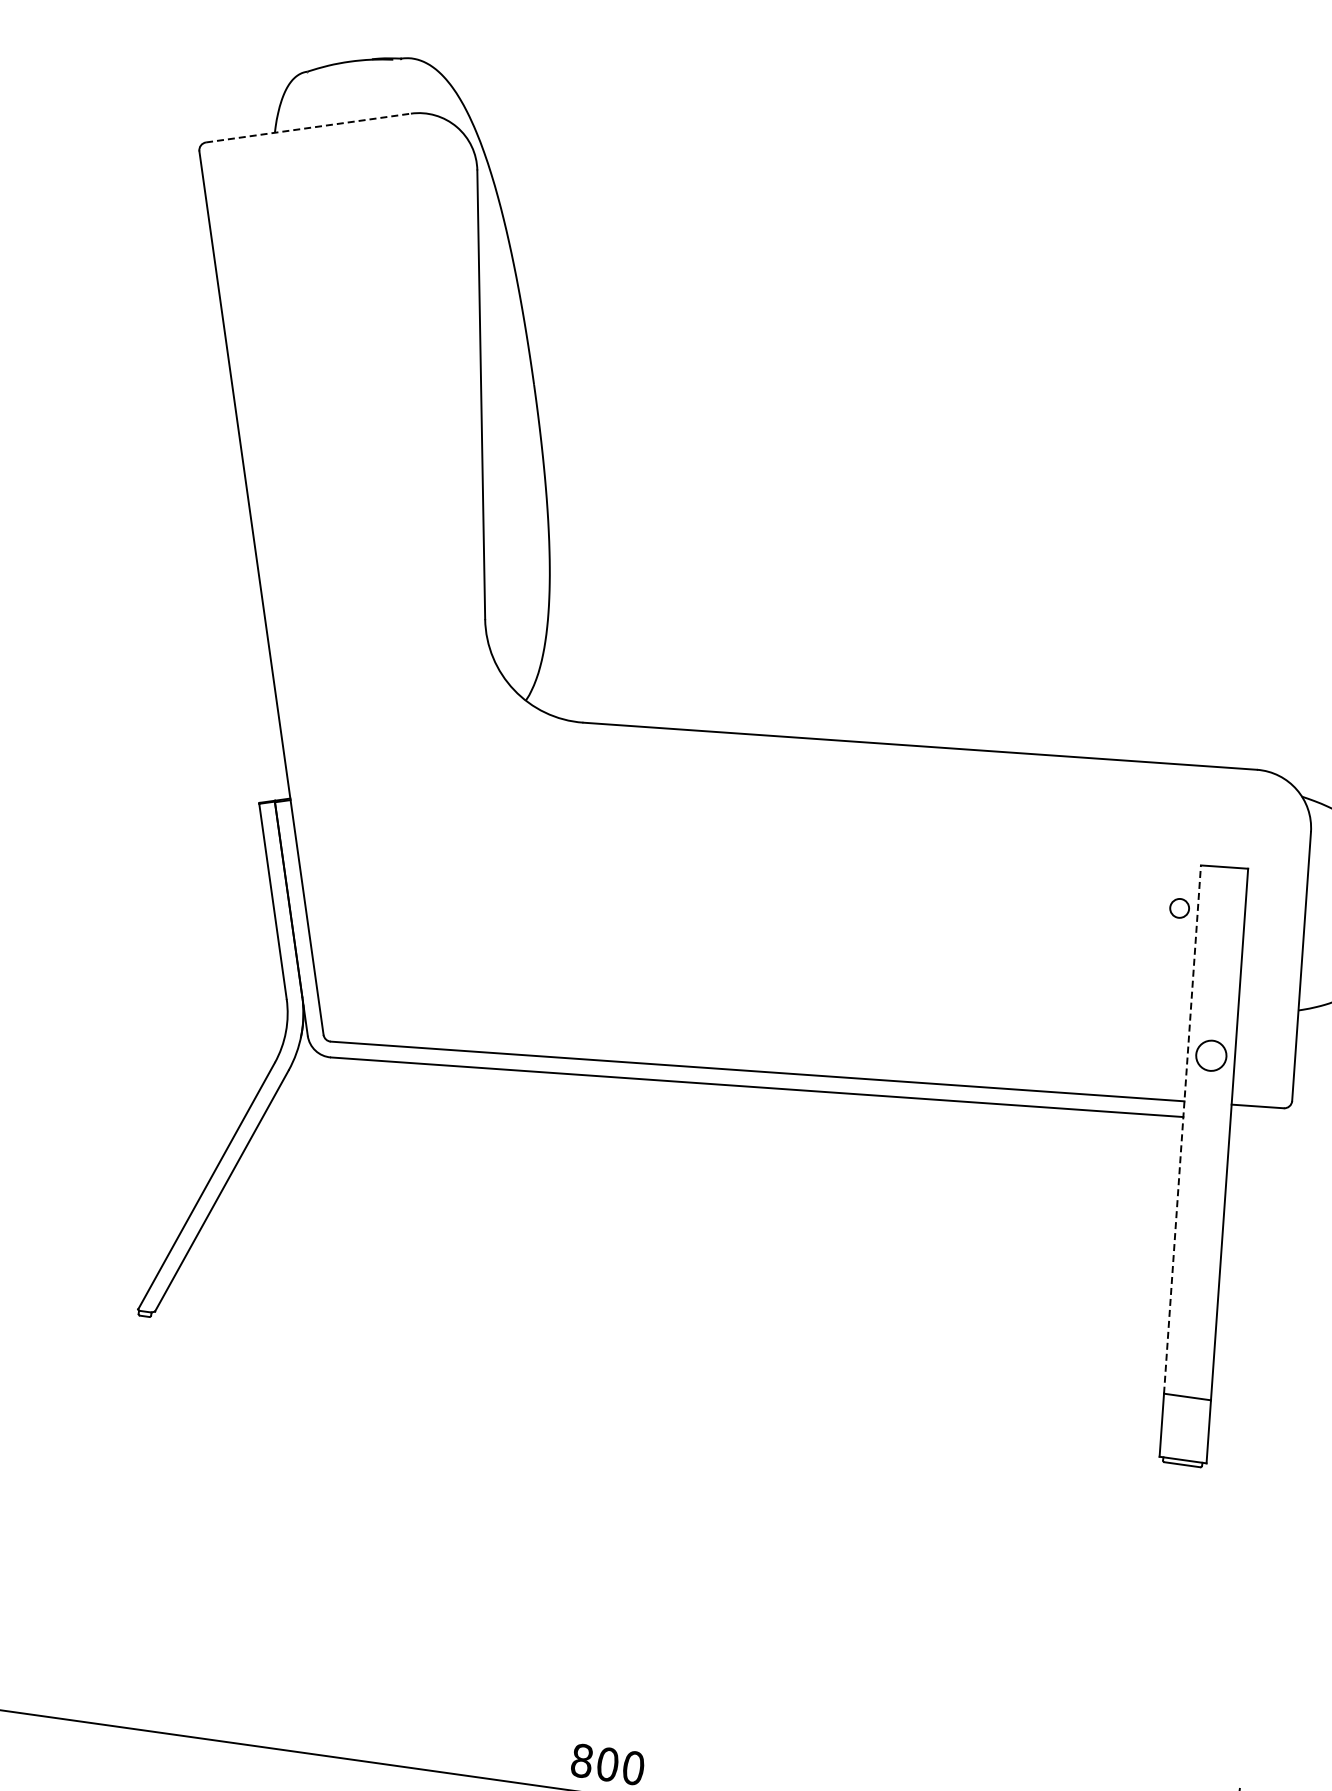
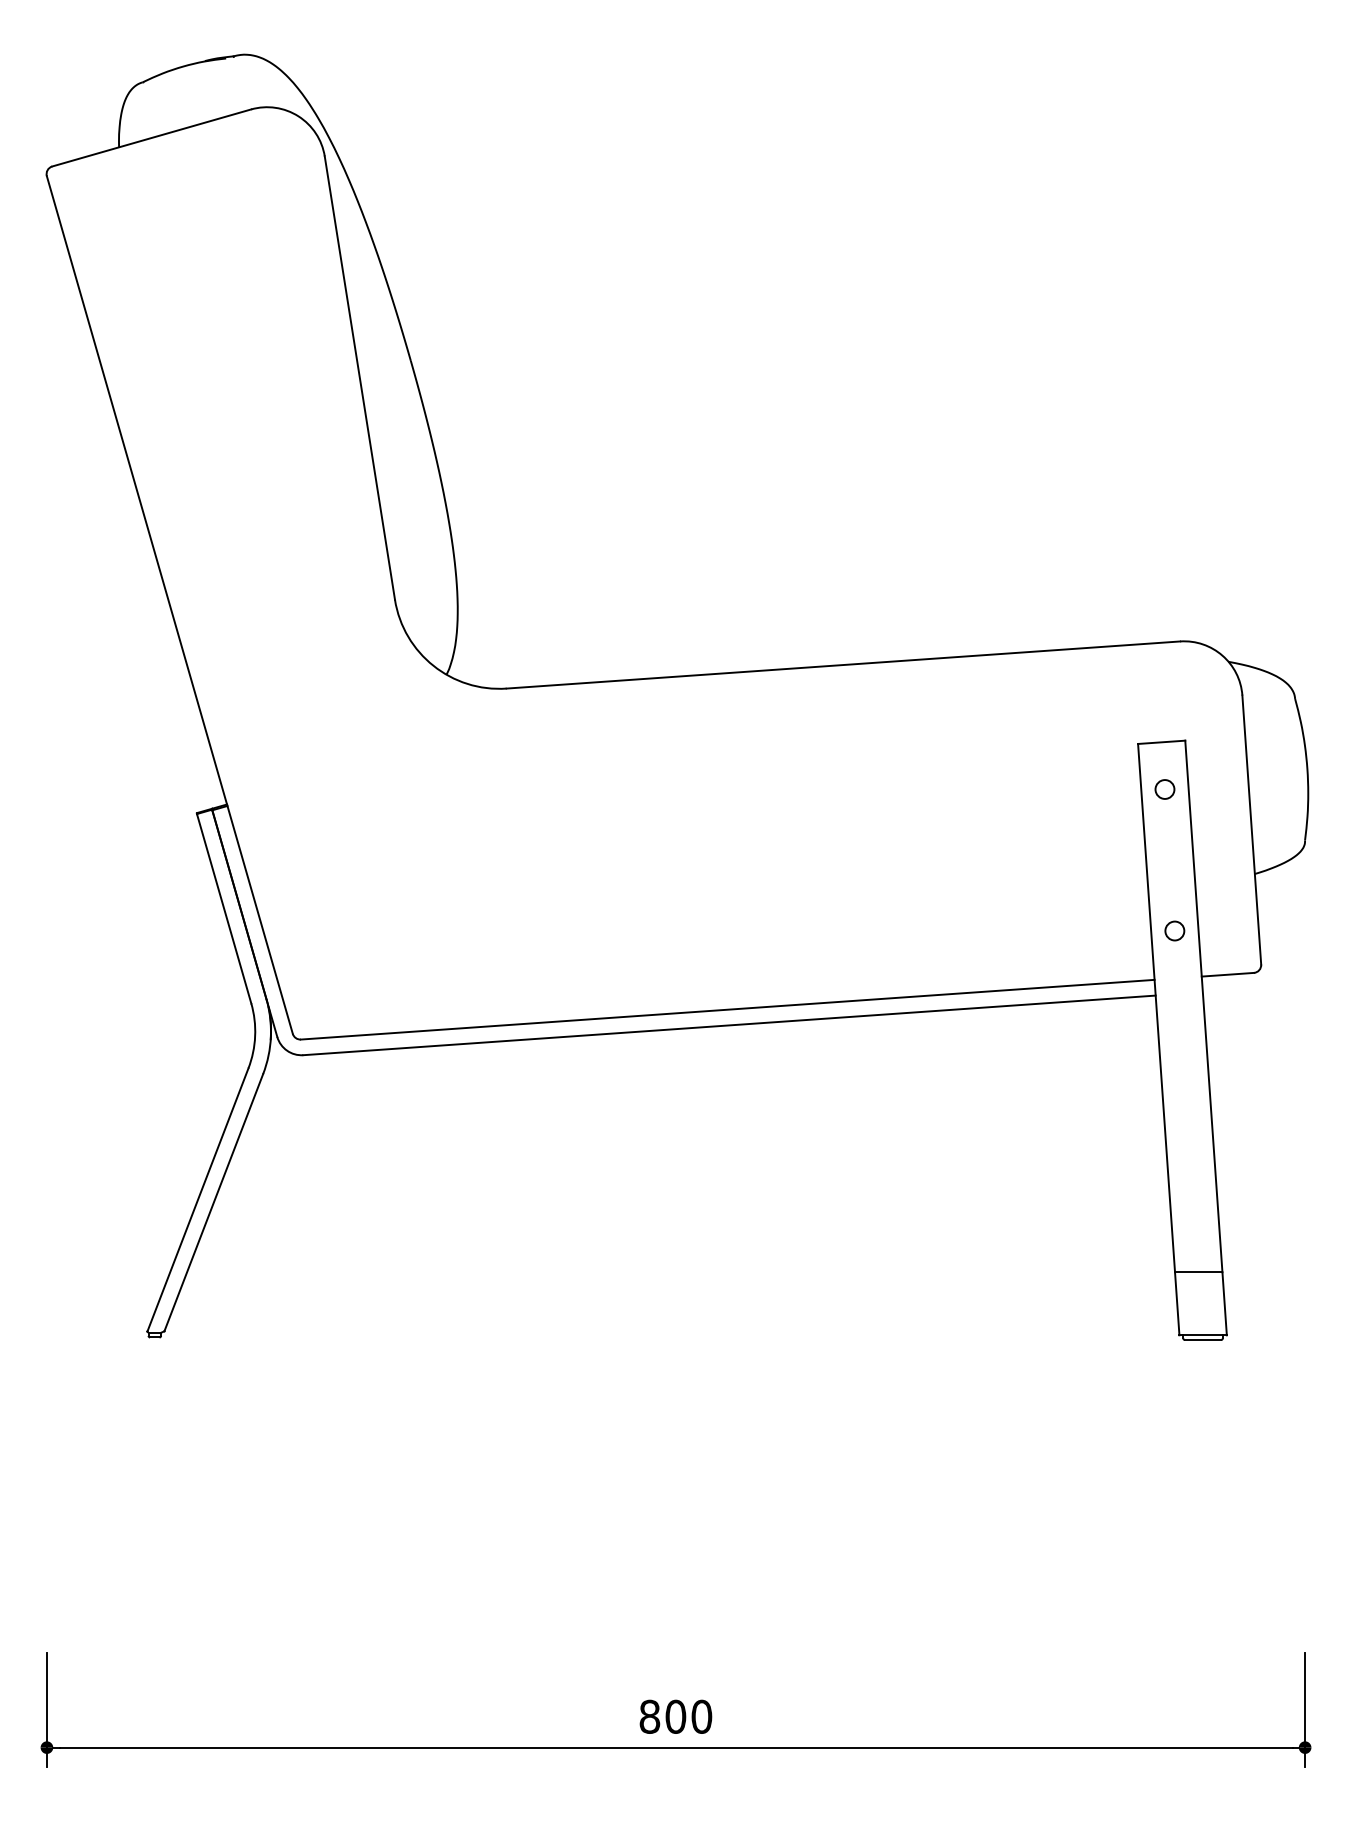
line: (309, 127) -> (152, 137), dashed -> solid
circle: (1179, 908) -> (1164, 789), moved
circle: (1211, 1055) -> (1174, 930), size x0.62
line: (1182, 1129) -> (1156, 1008), dashed -> solid

